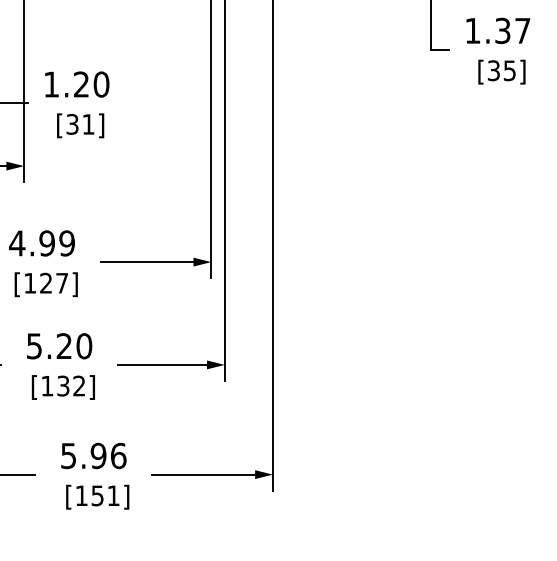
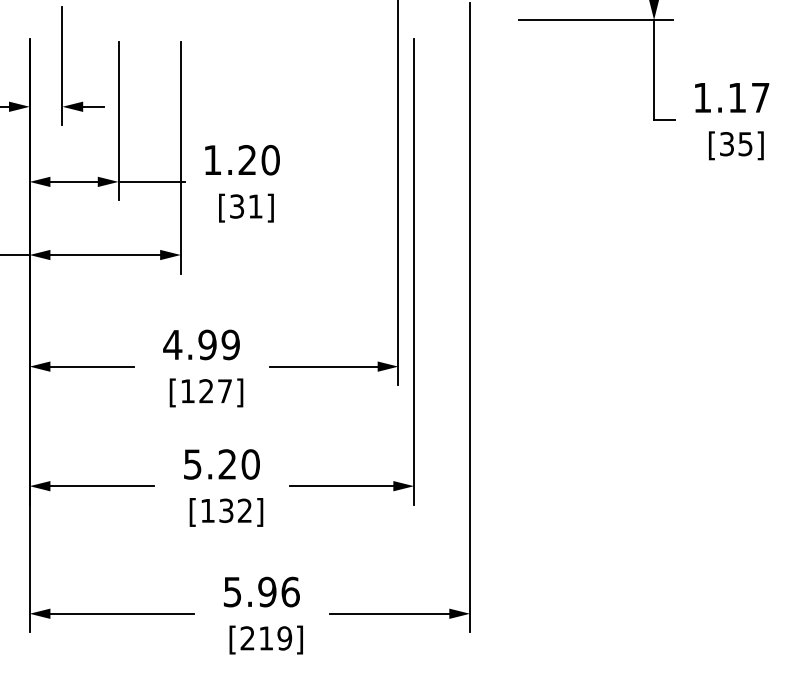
text: (502, 30) -> (737, 97), 1.37 -> 1.17
text: (97, 495) -> (266, 638), [151] -> [219]

